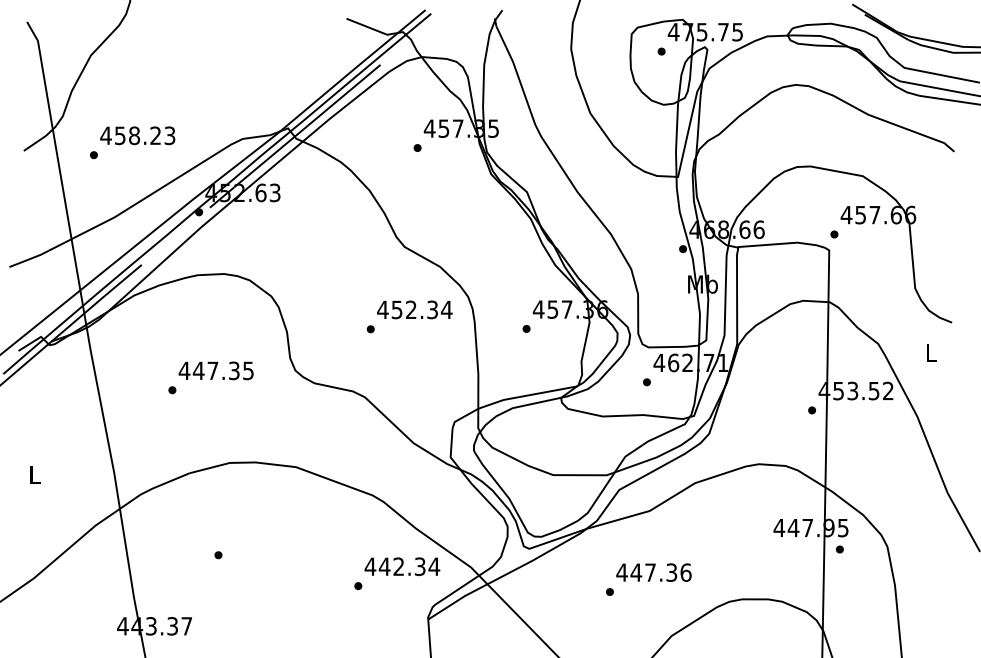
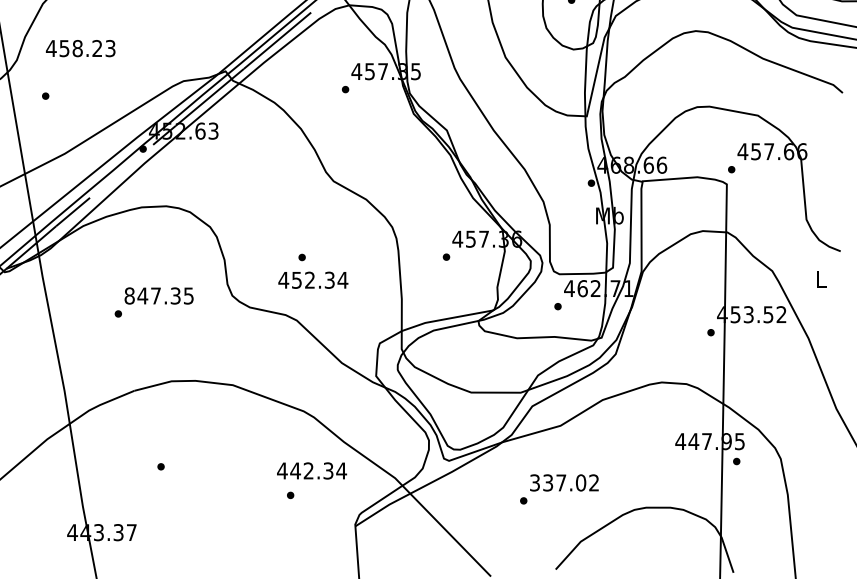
text: (137, 135) -> (80, 48), moved
text: (414, 309) -> (313, 279), moved
text: (184, 370) -> (129, 295), 447.35 -> 847.35
text: (402, 566) -> (312, 470), moved
text: (653, 572) -> (564, 482), 447.36 -> 337.02

